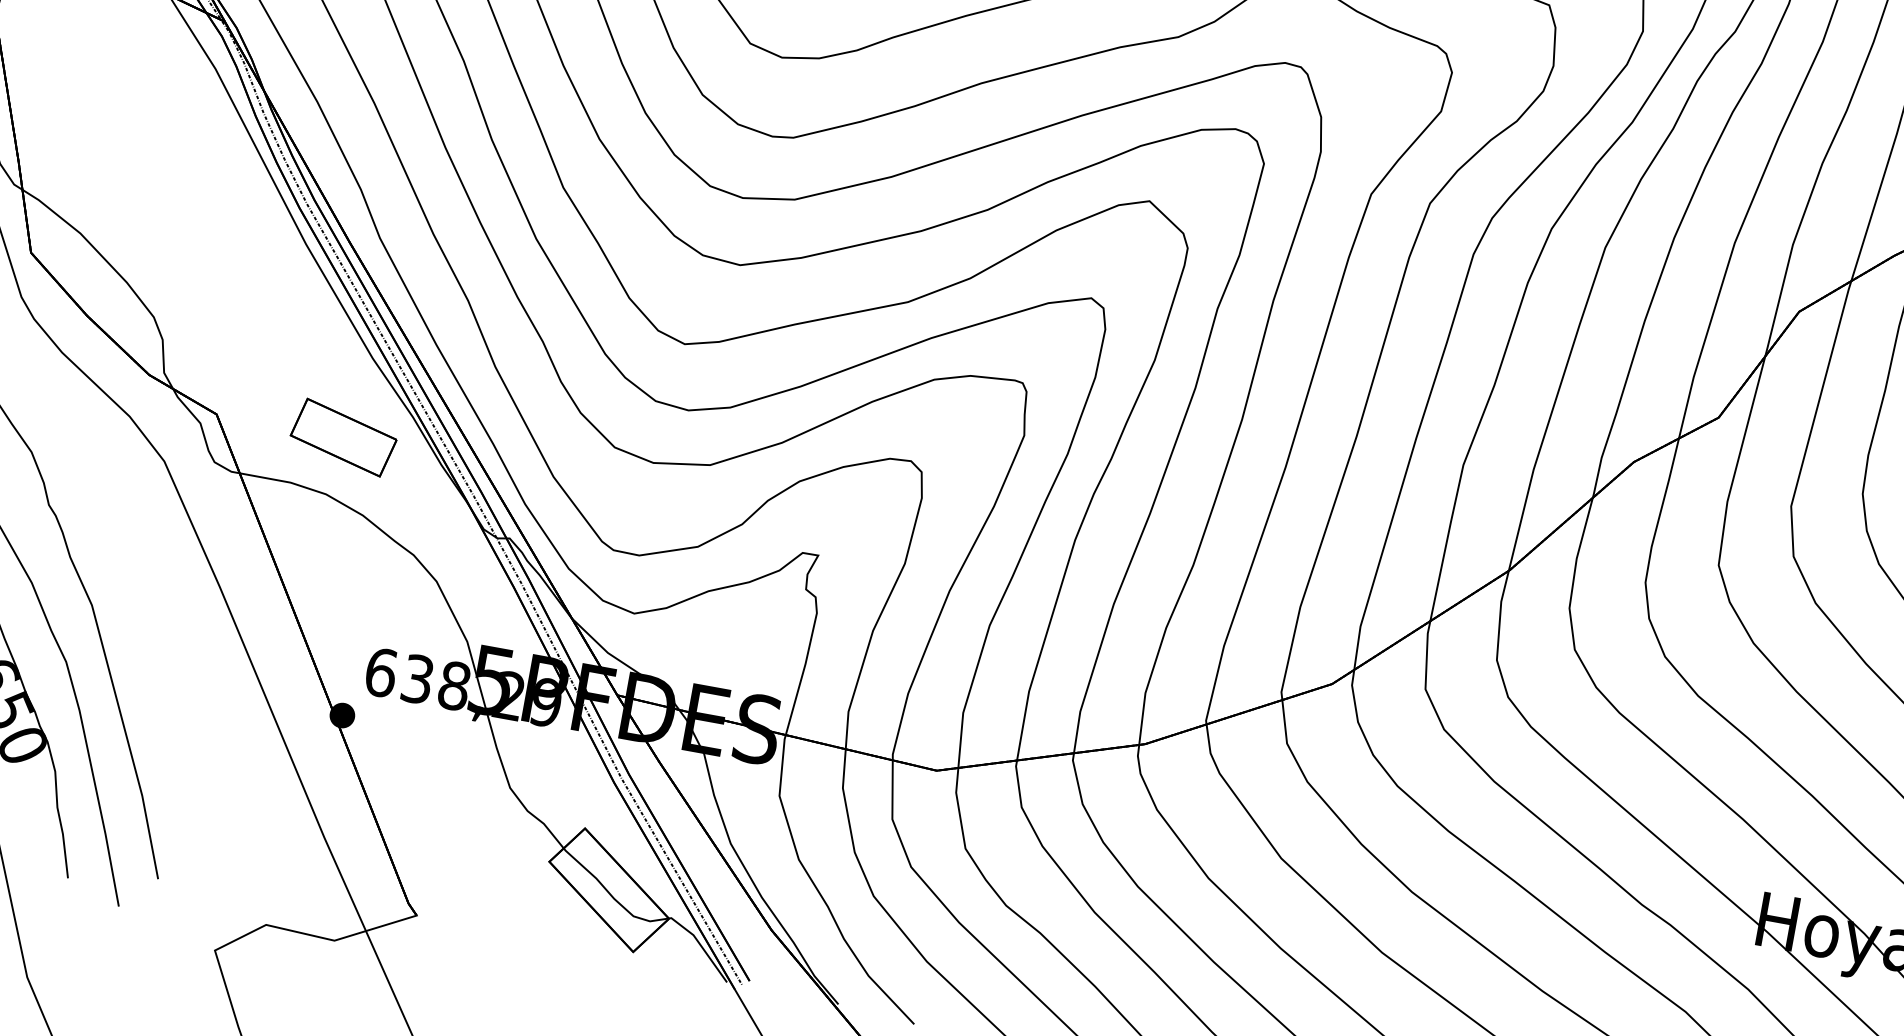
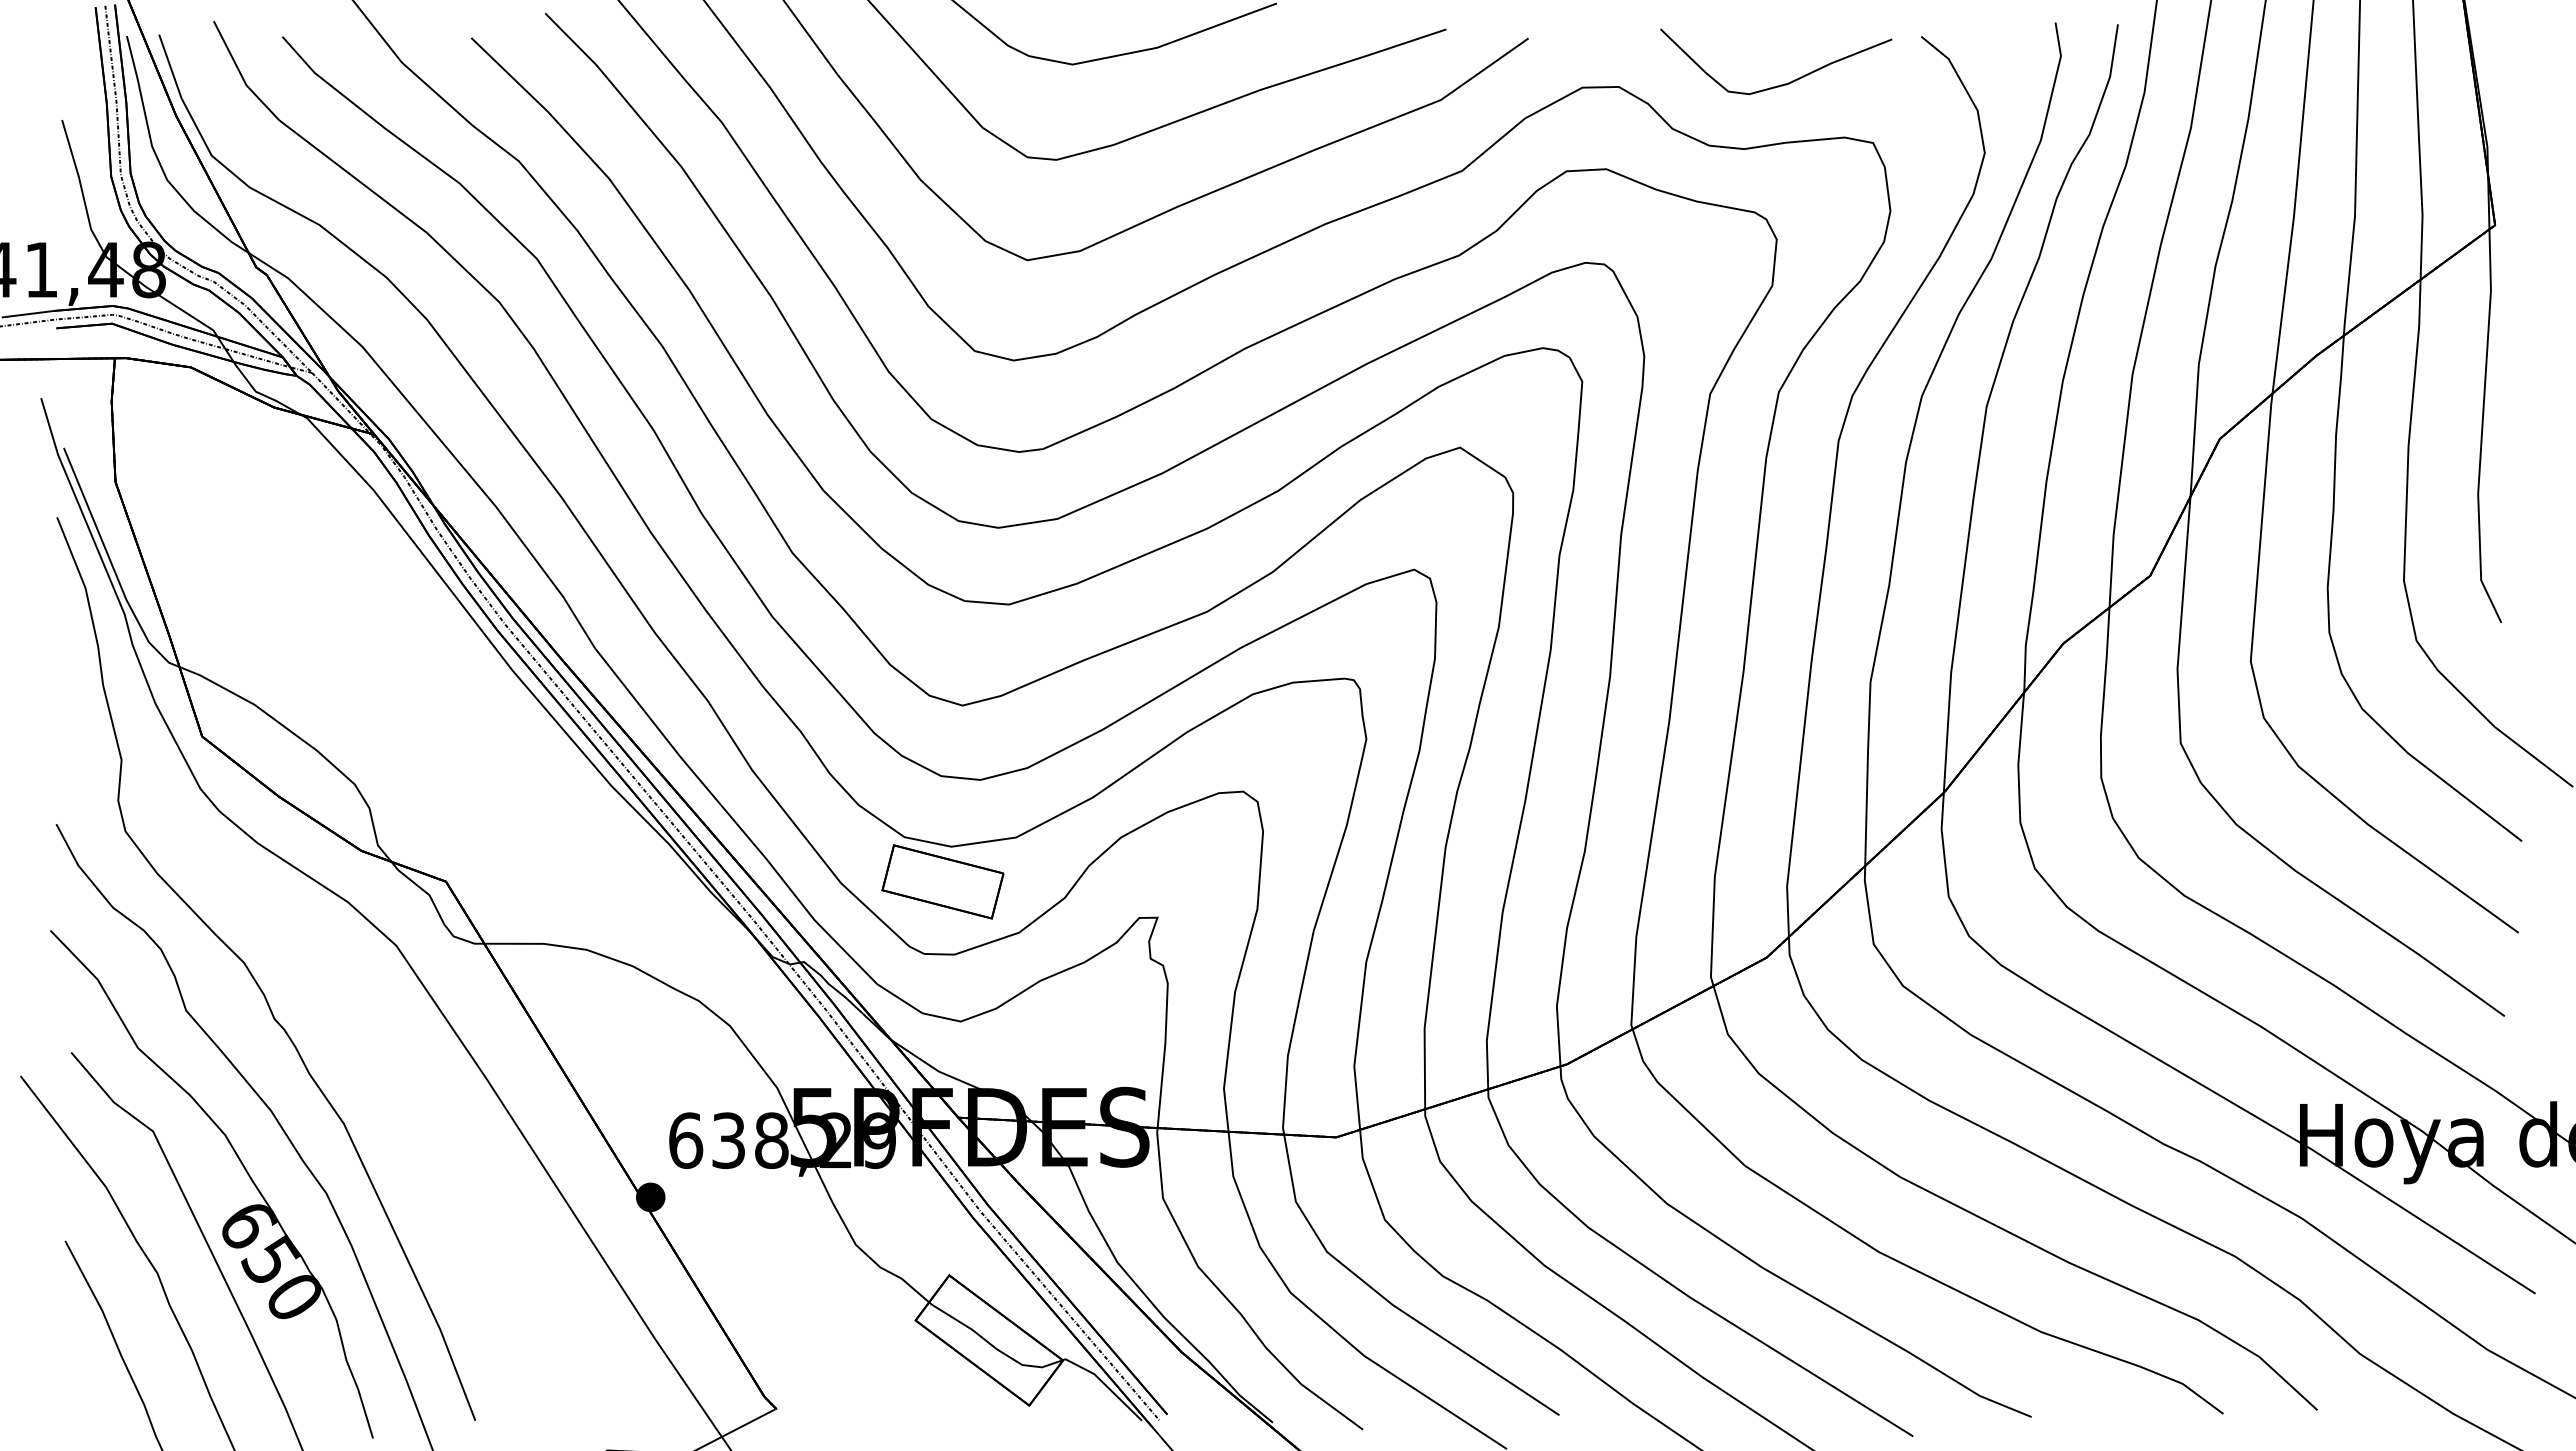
part: (343, 437) -> (942, 881), moved

